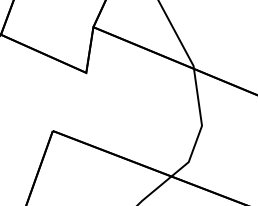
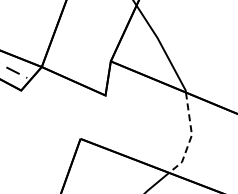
line: (201, 127) -> (191, 136), solid -> dashed

